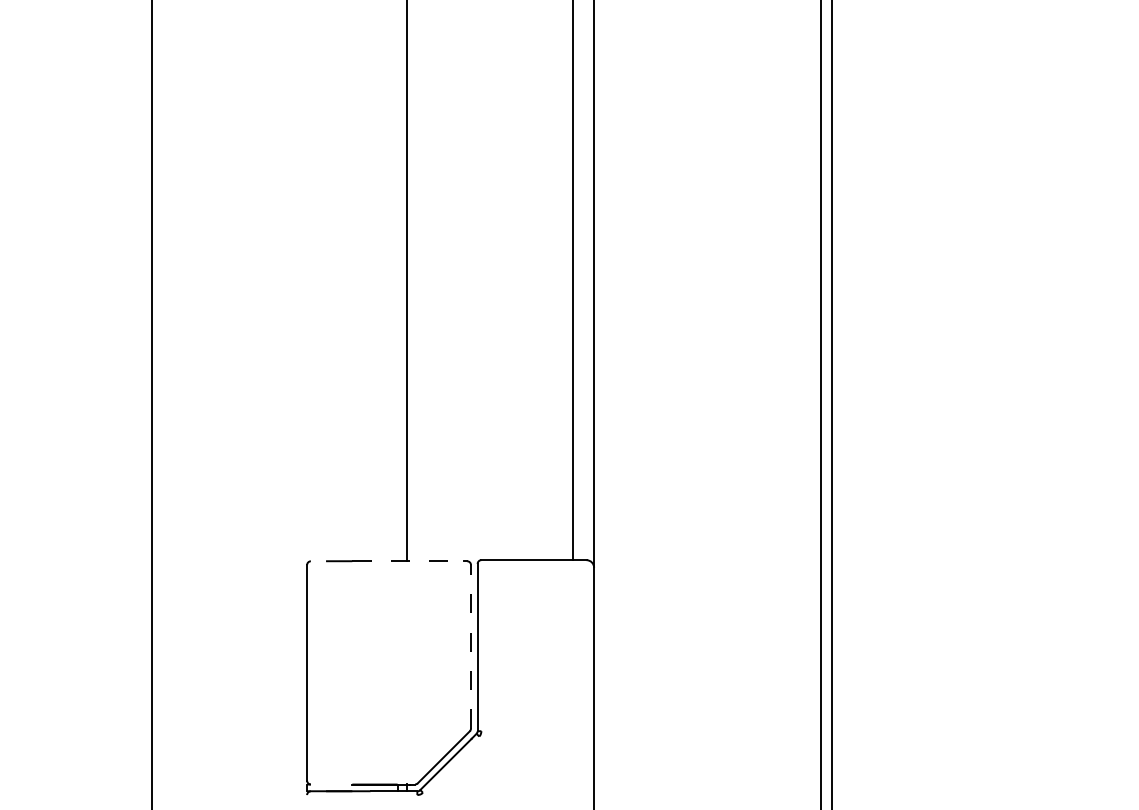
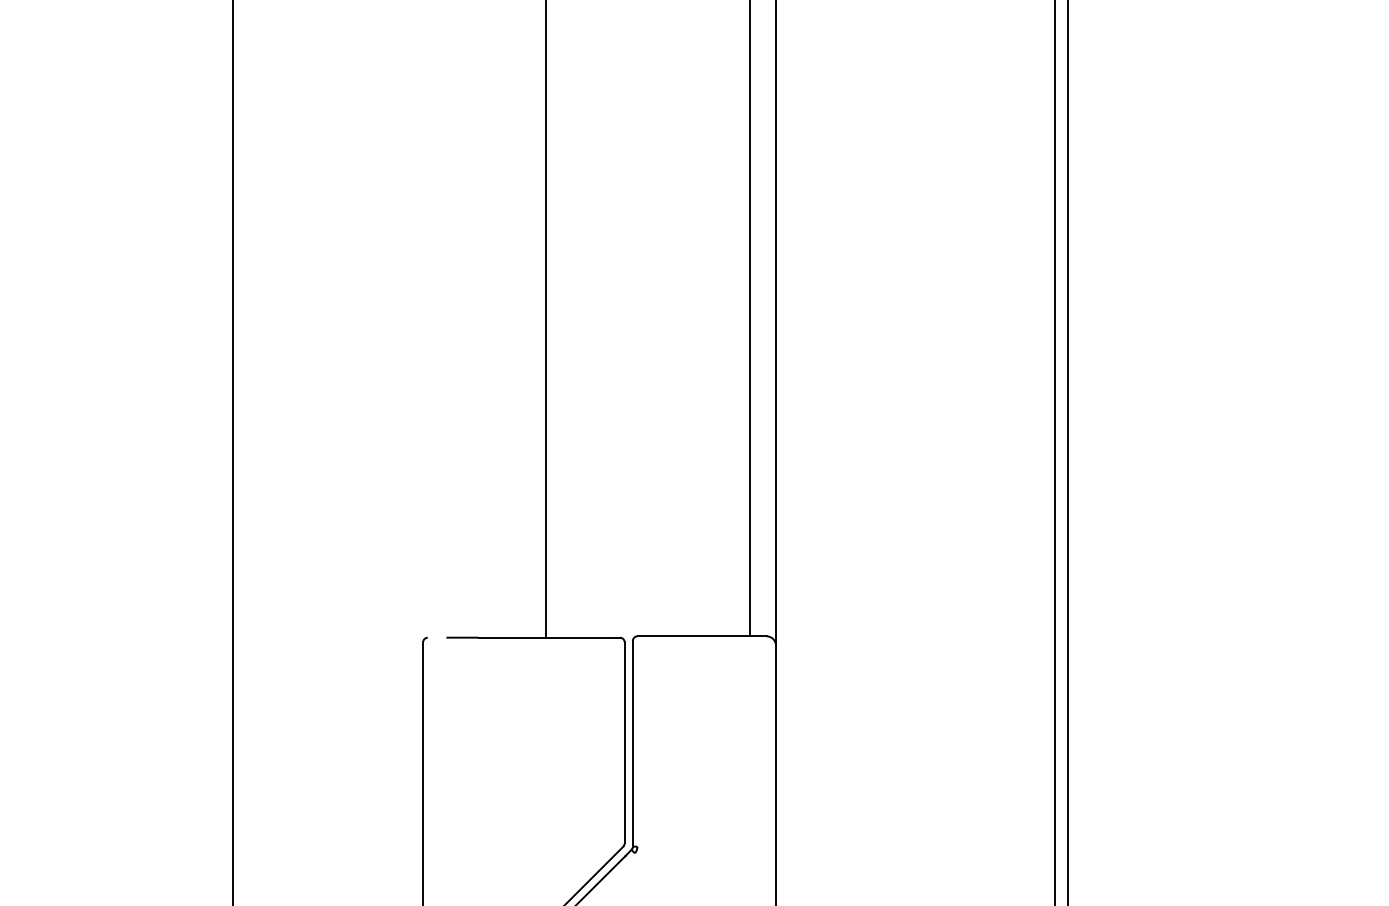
line: (408, 561) -> (547, 638), dashed -> solid
line: (471, 646) -> (625, 742), dashed -> solid

